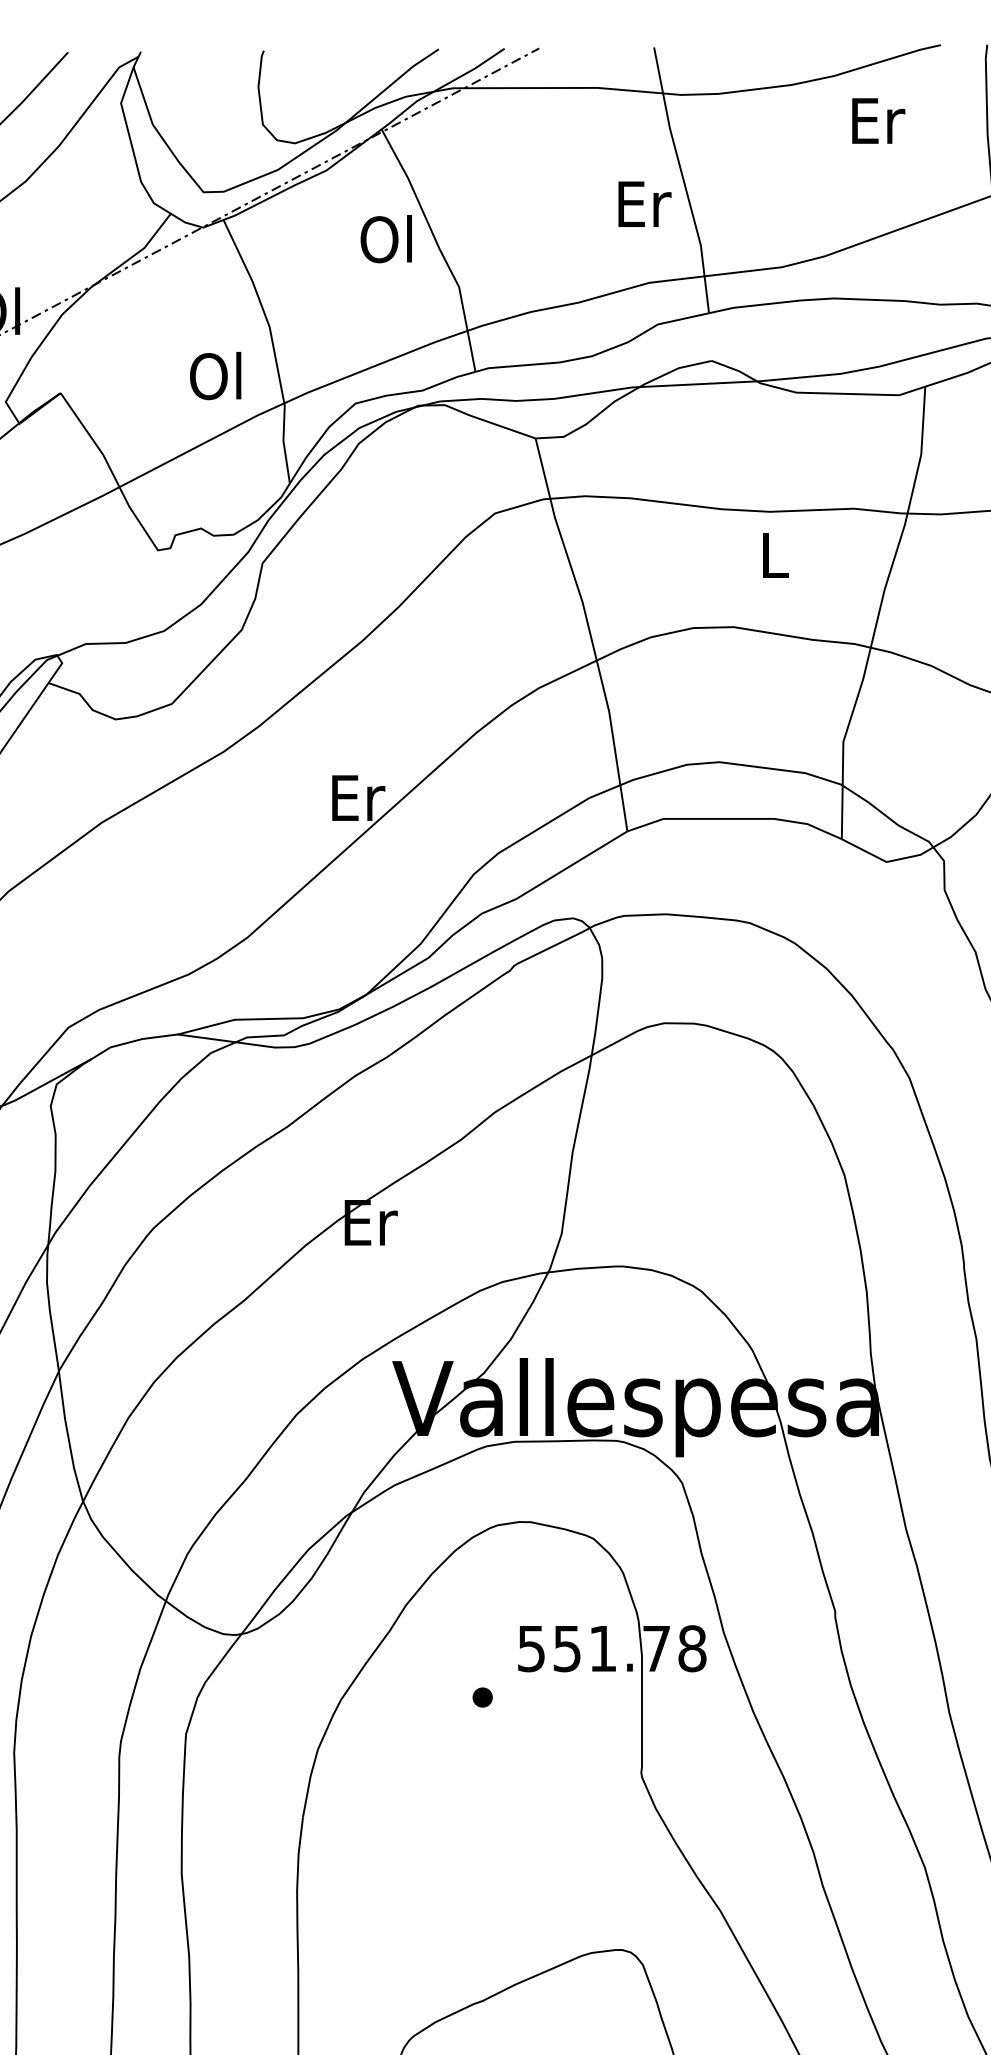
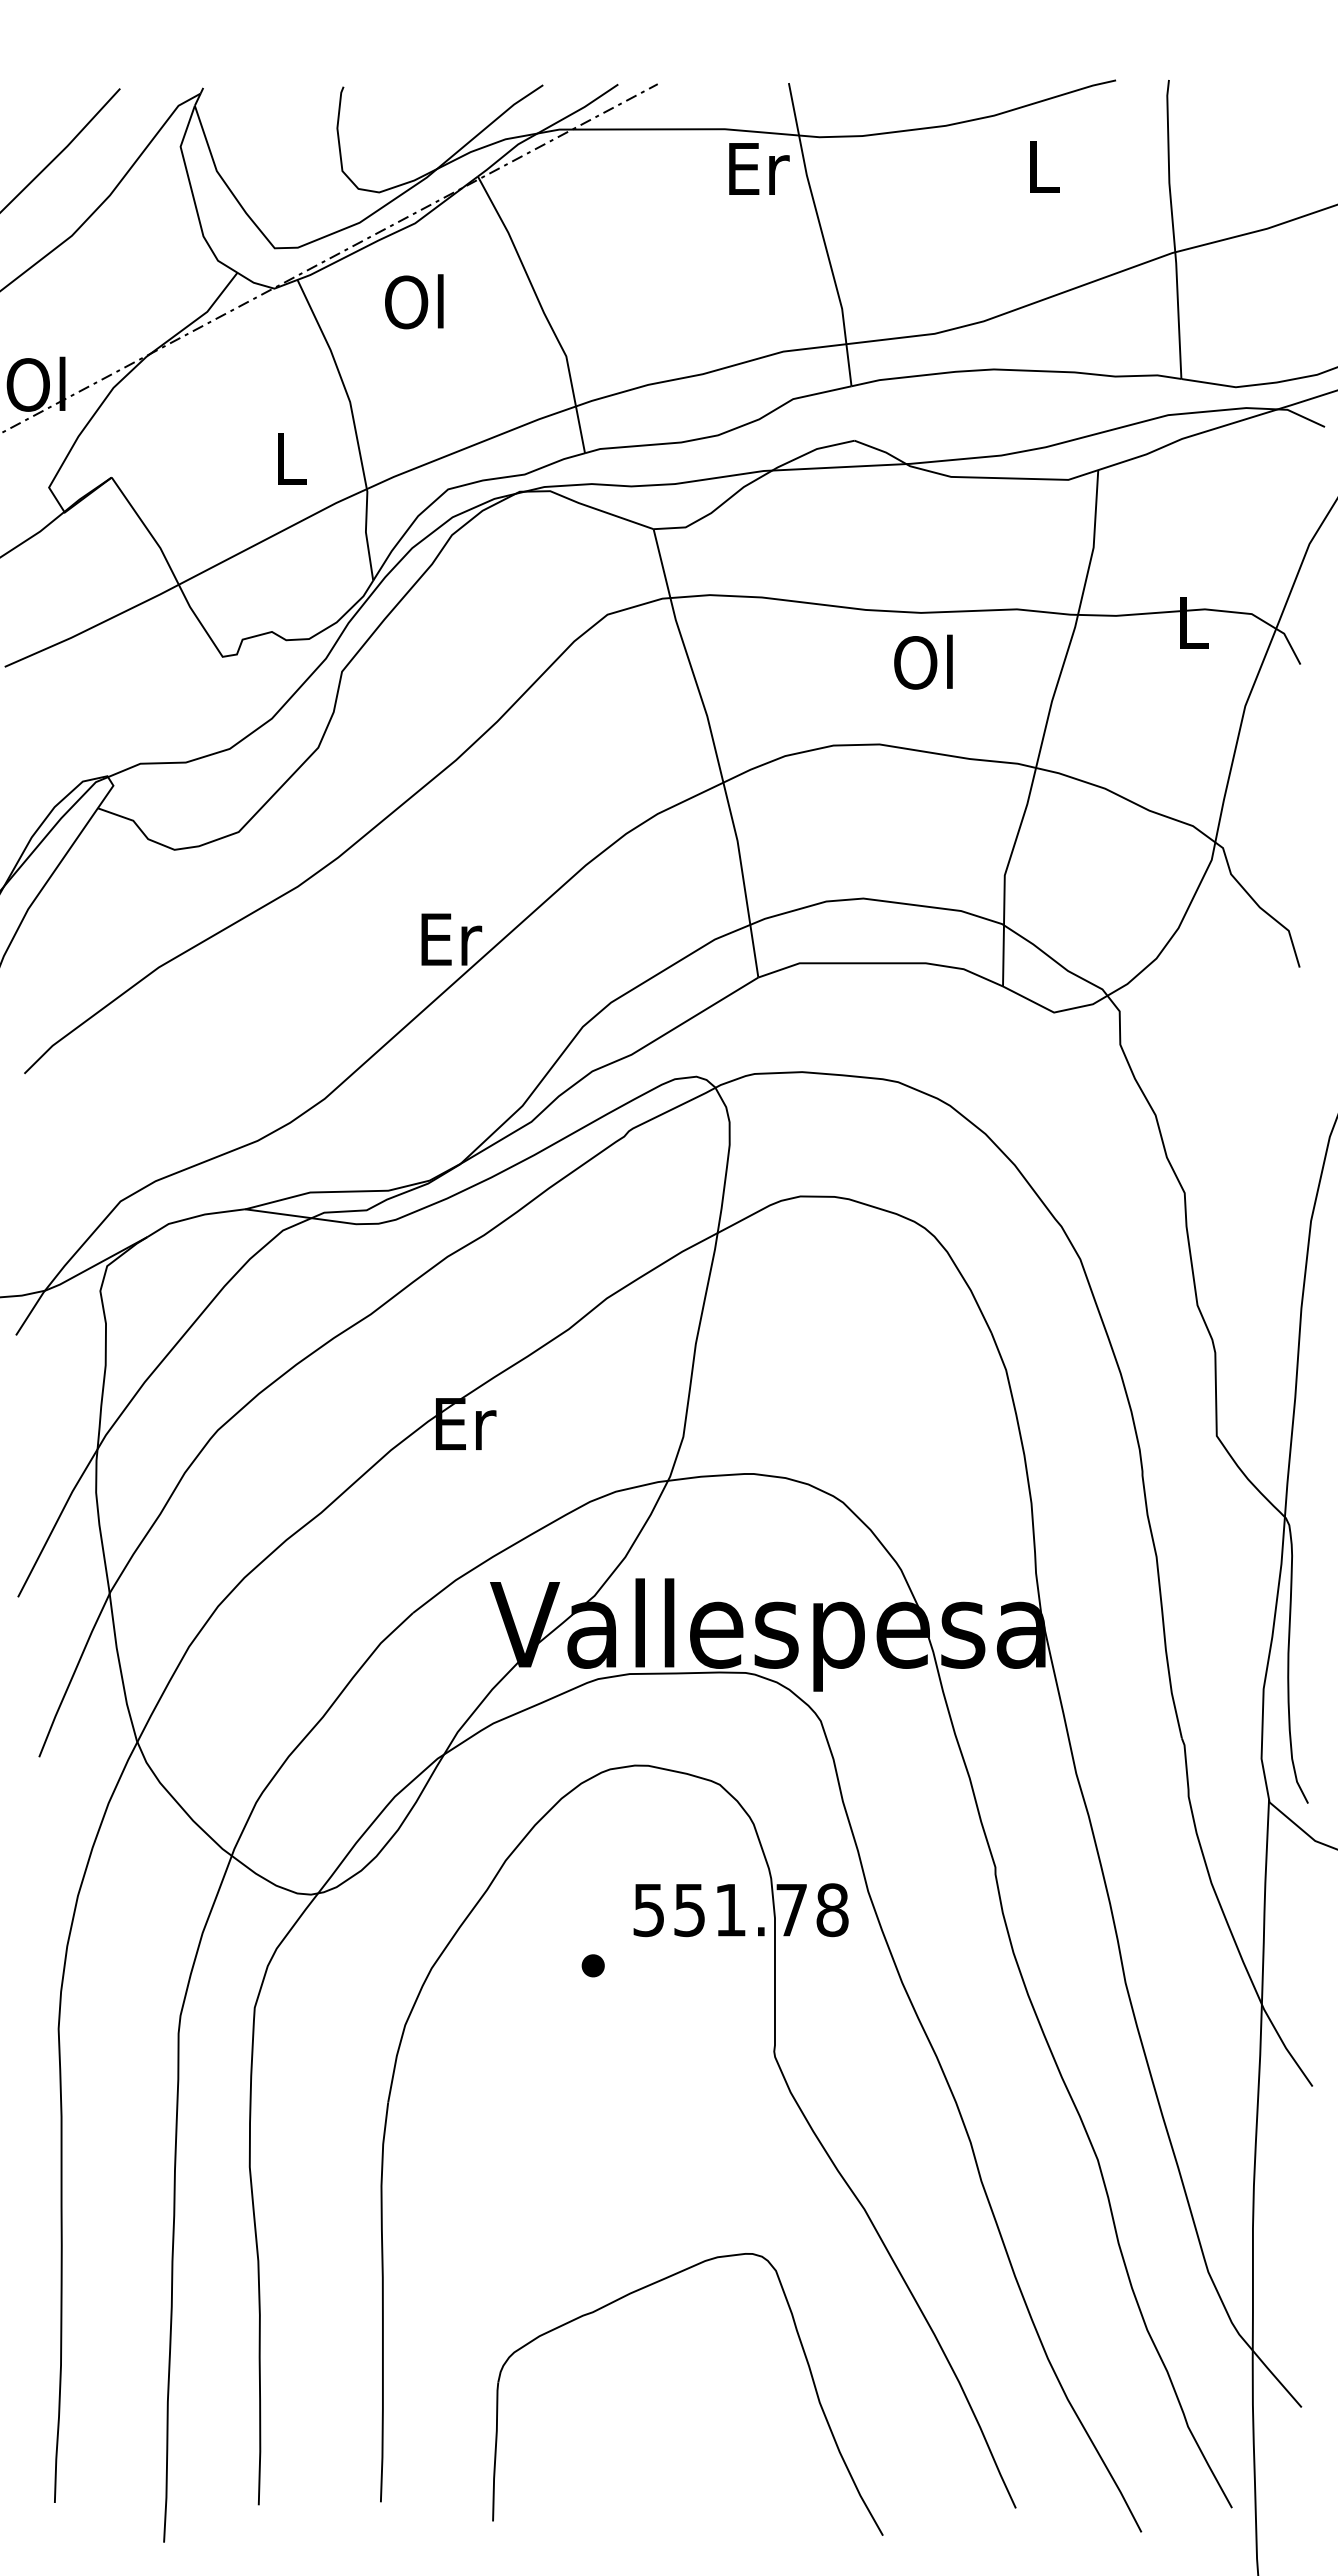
text: (879, 120) -> (1045, 166), Er -> L
text: (645, 203) -> (759, 168), moved
text: (386, 238) -> (414, 301), moved
text: (215, 375) -> (288, 457), Ol -> L
text: (772, 554) -> (923, 661), L -> Ol

